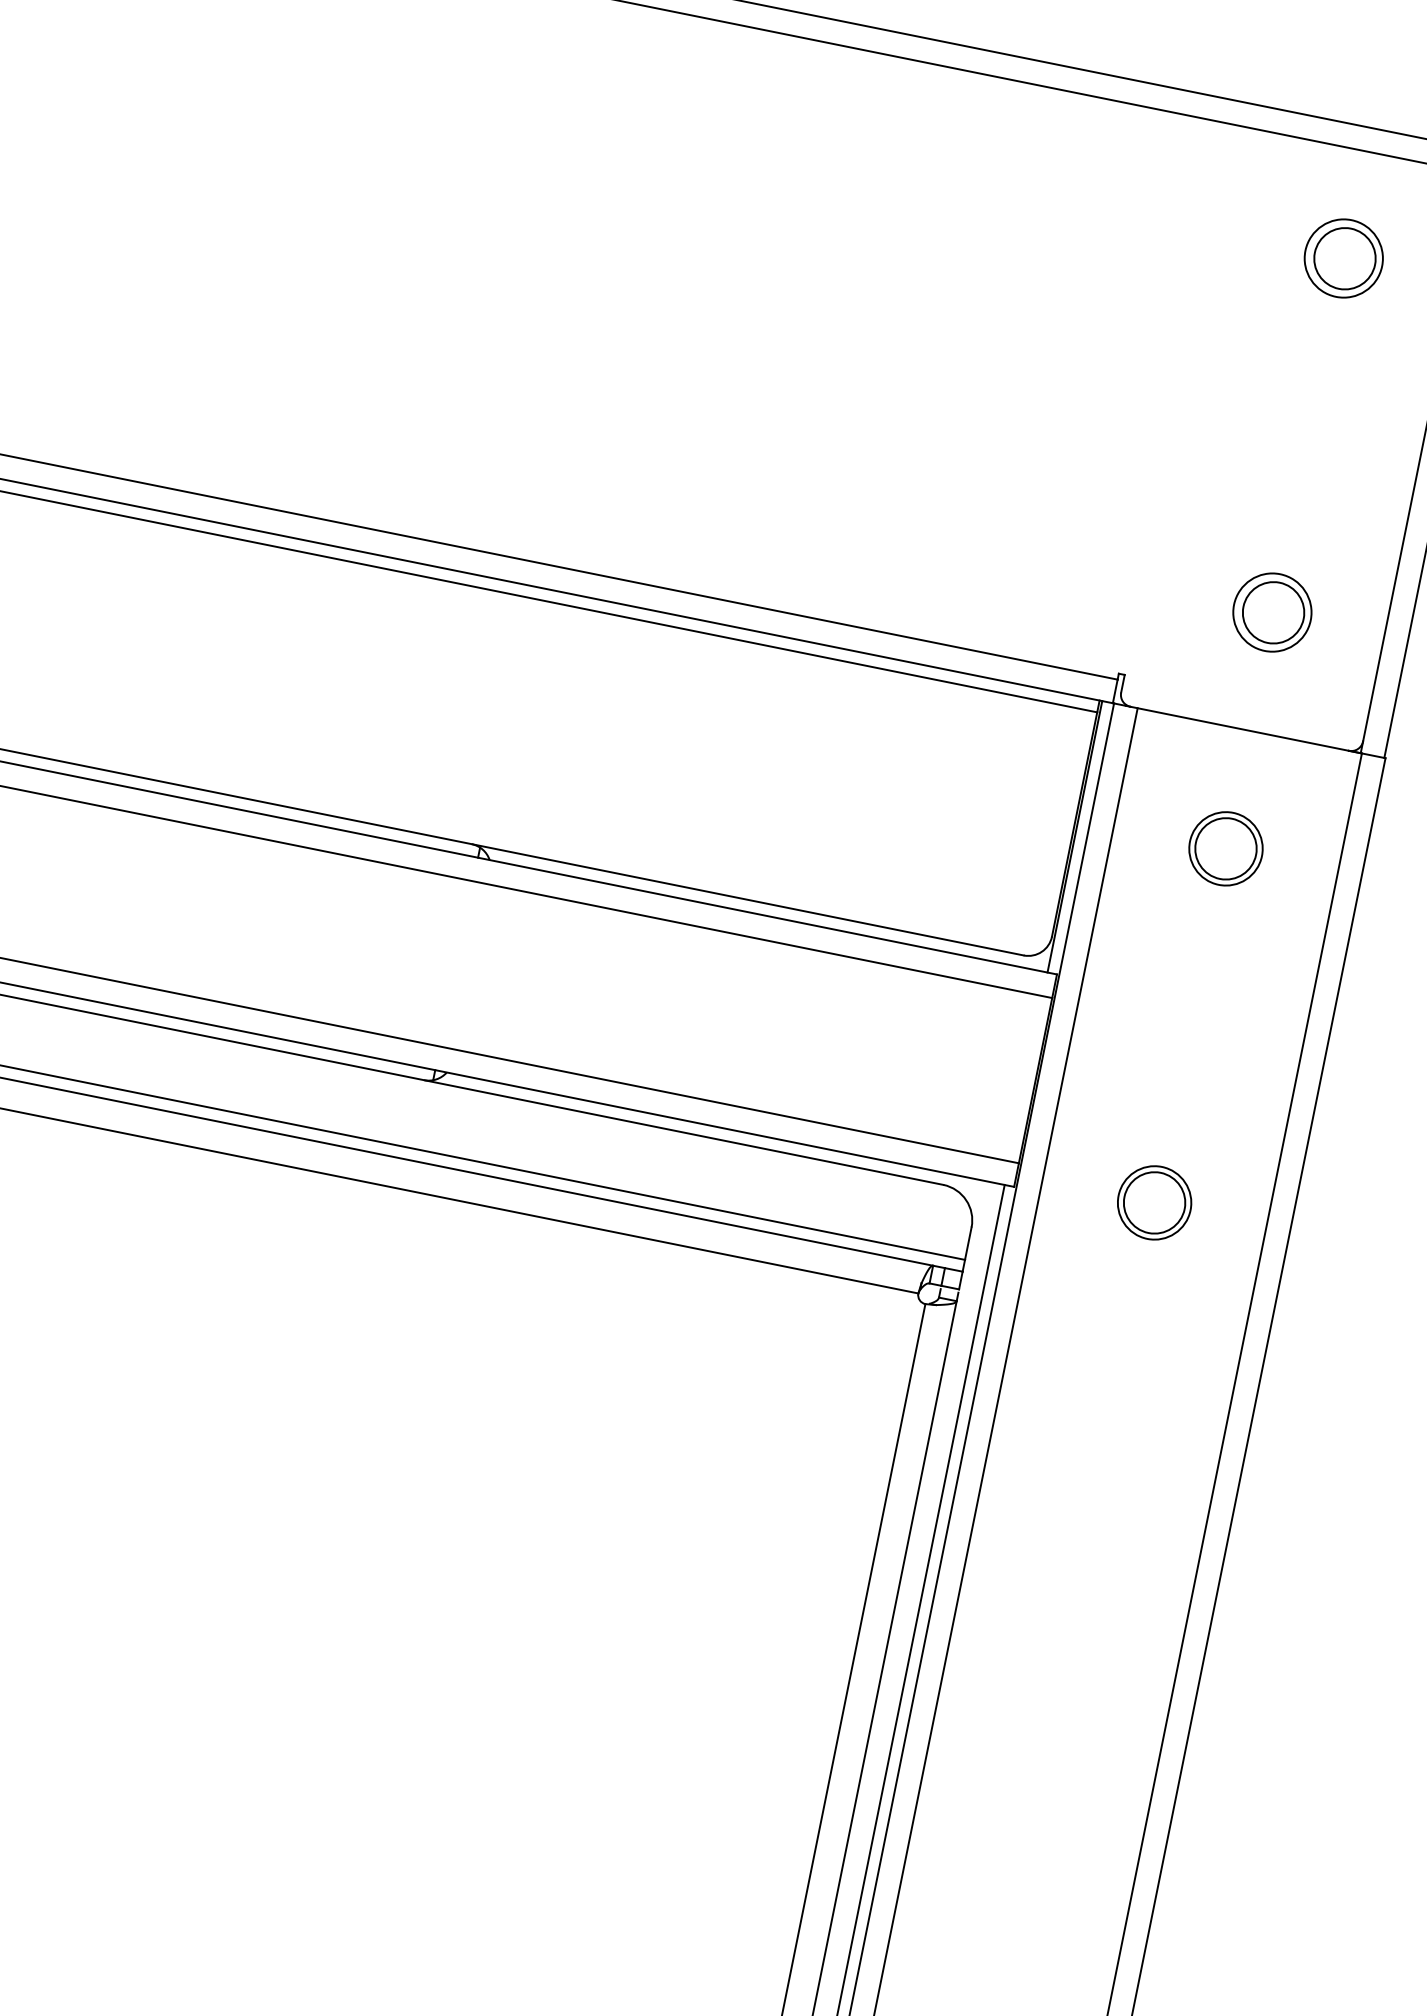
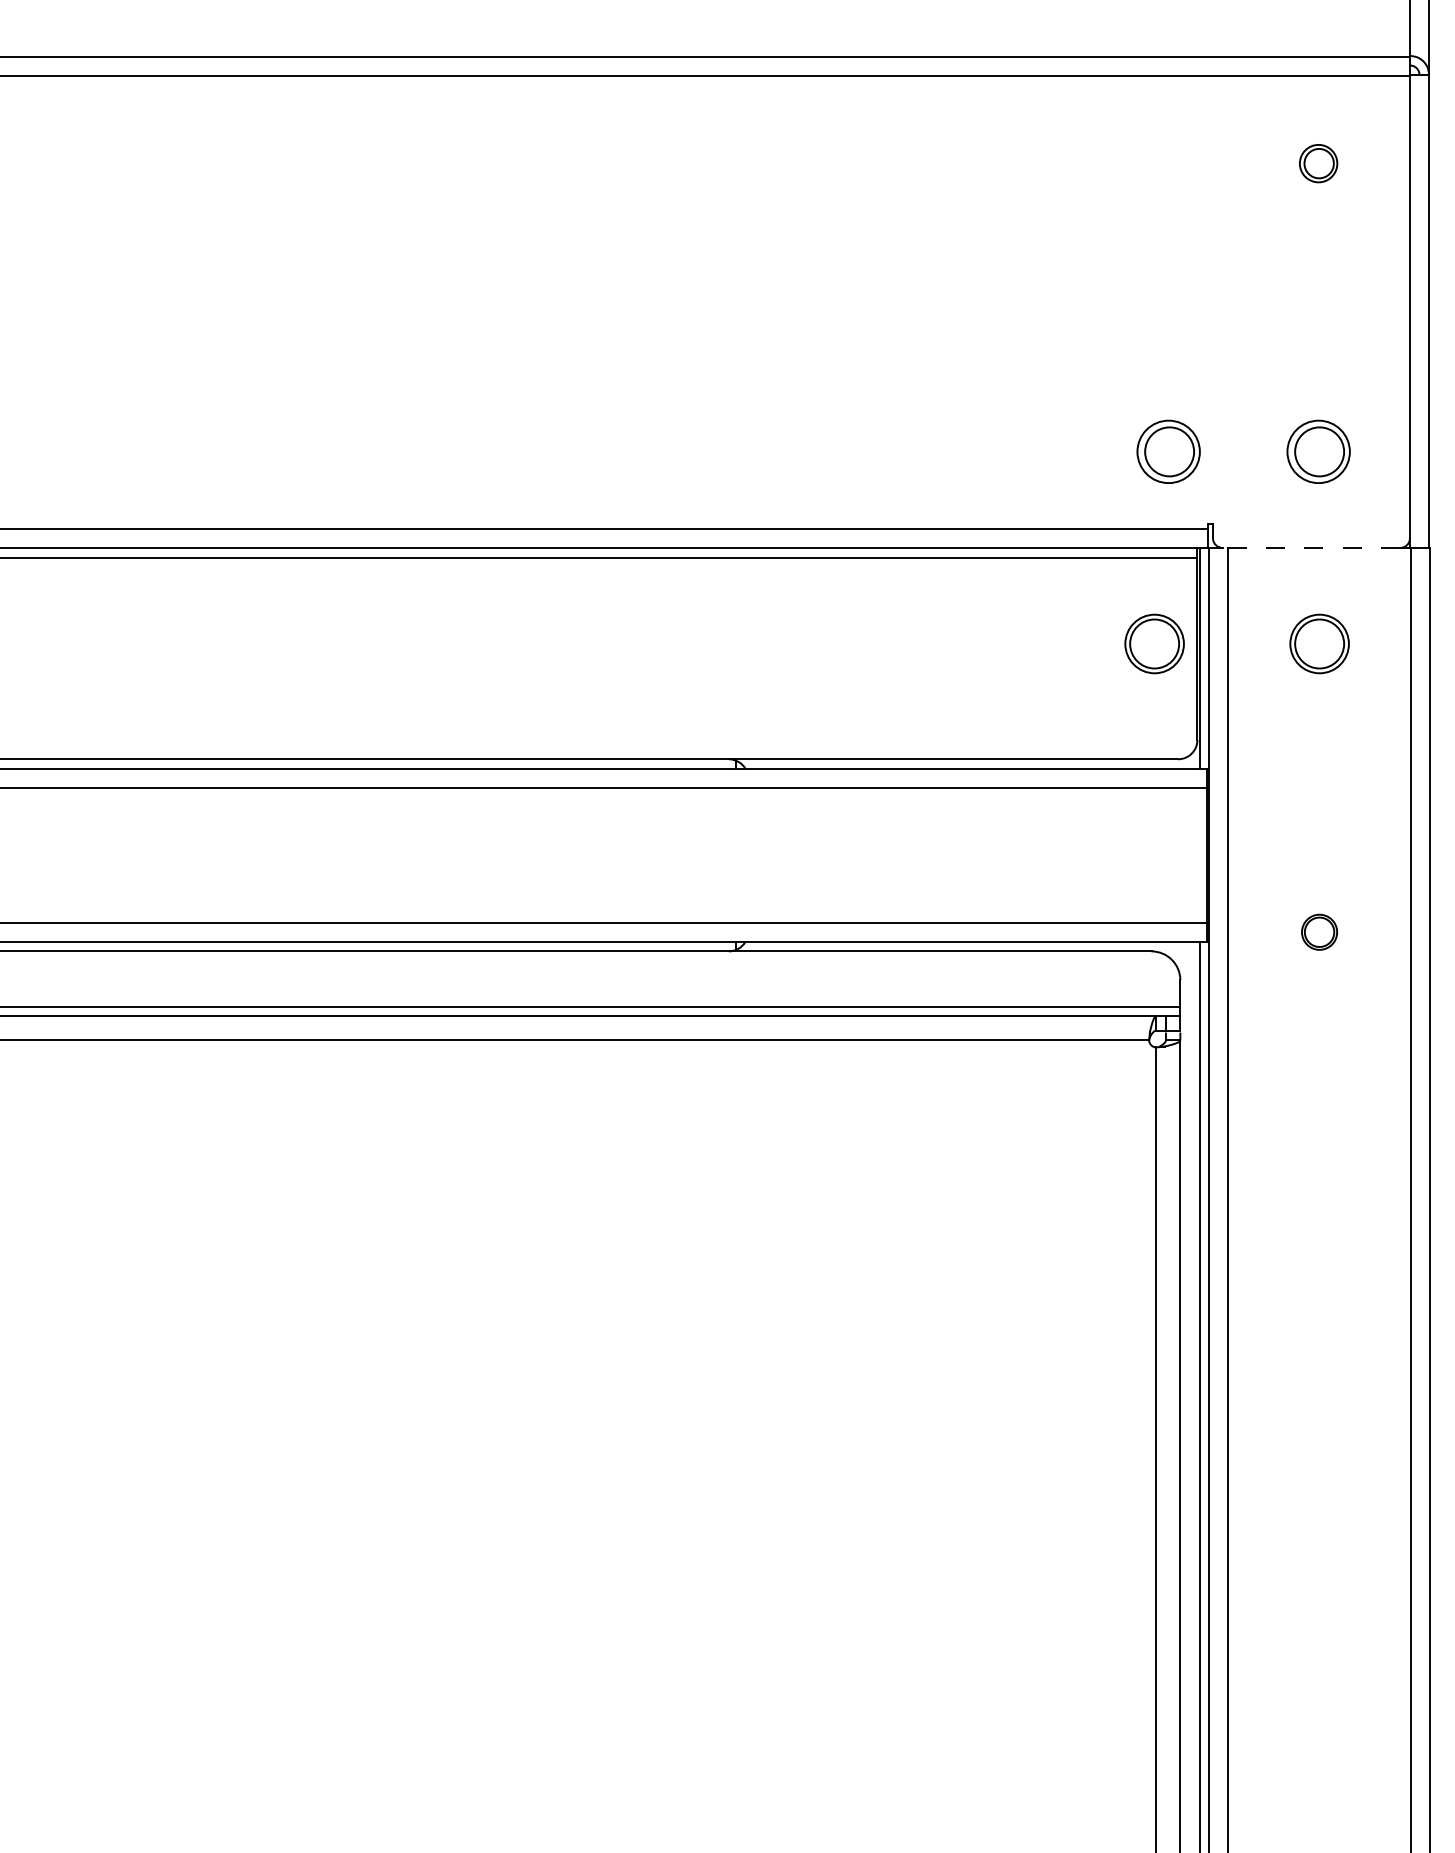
part: (1343, 258) -> (1318, 163), size x0.6
part: (1087, 574) -> (1168, 451), added
line: (1239, 728) -> (1311, 547), solid -> dashed
part: (1023, 807) -> (1154, 643), added
part: (1154, 1203) -> (1319, 932), size x0.6

